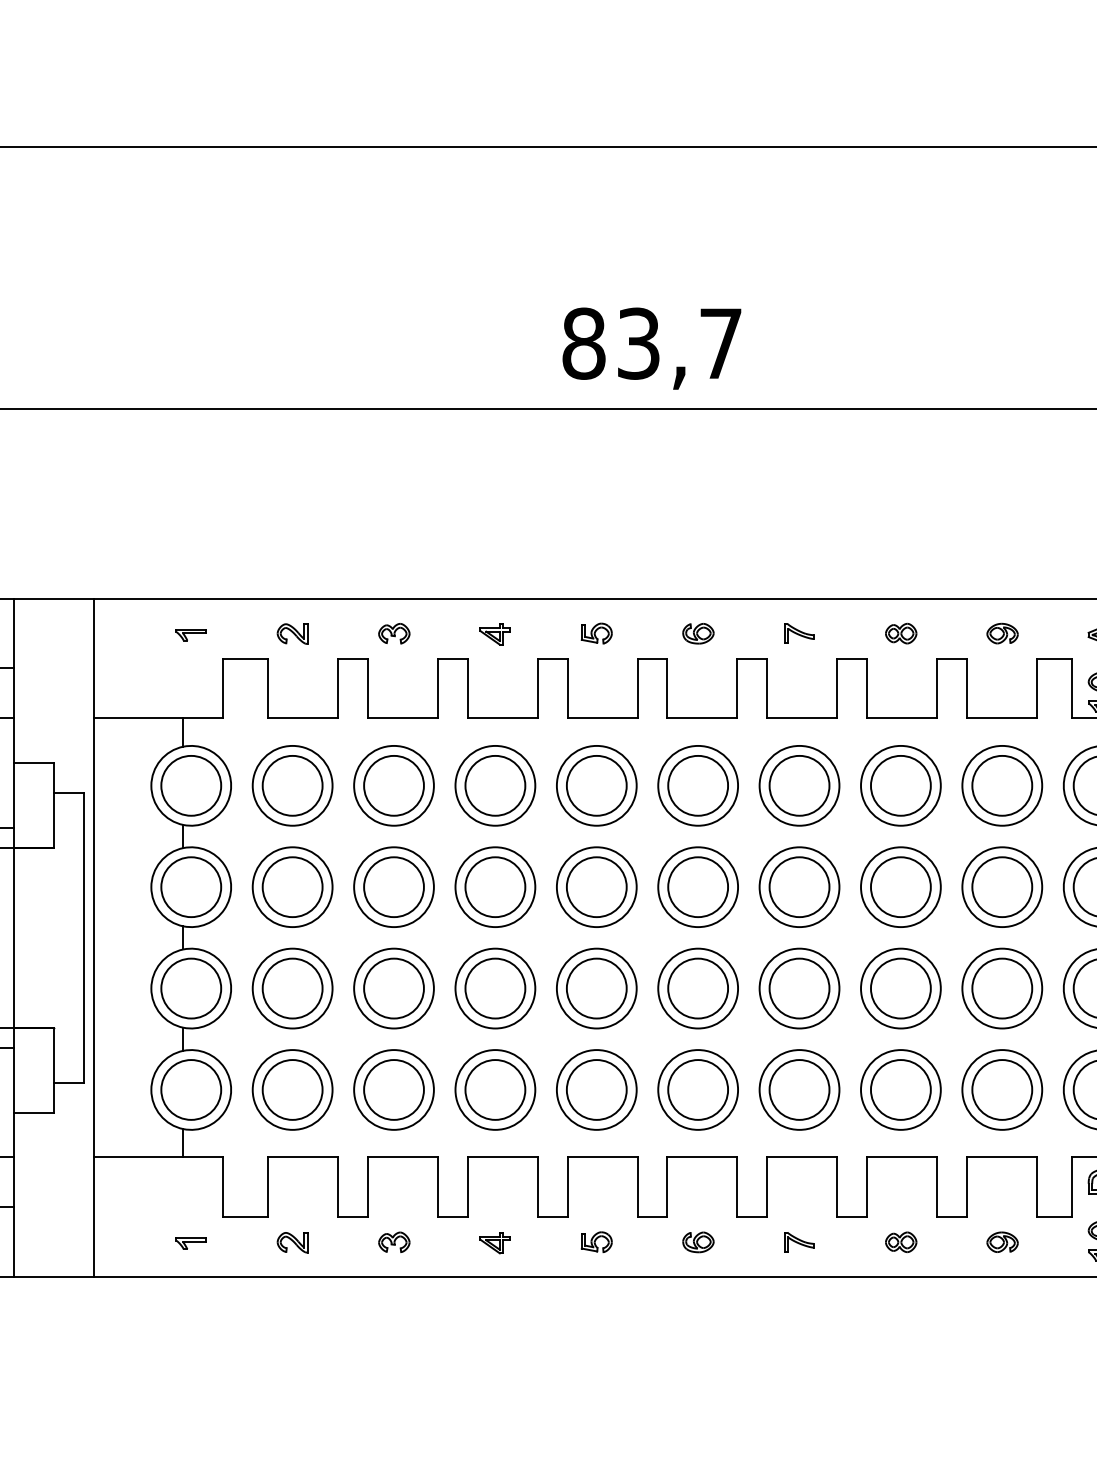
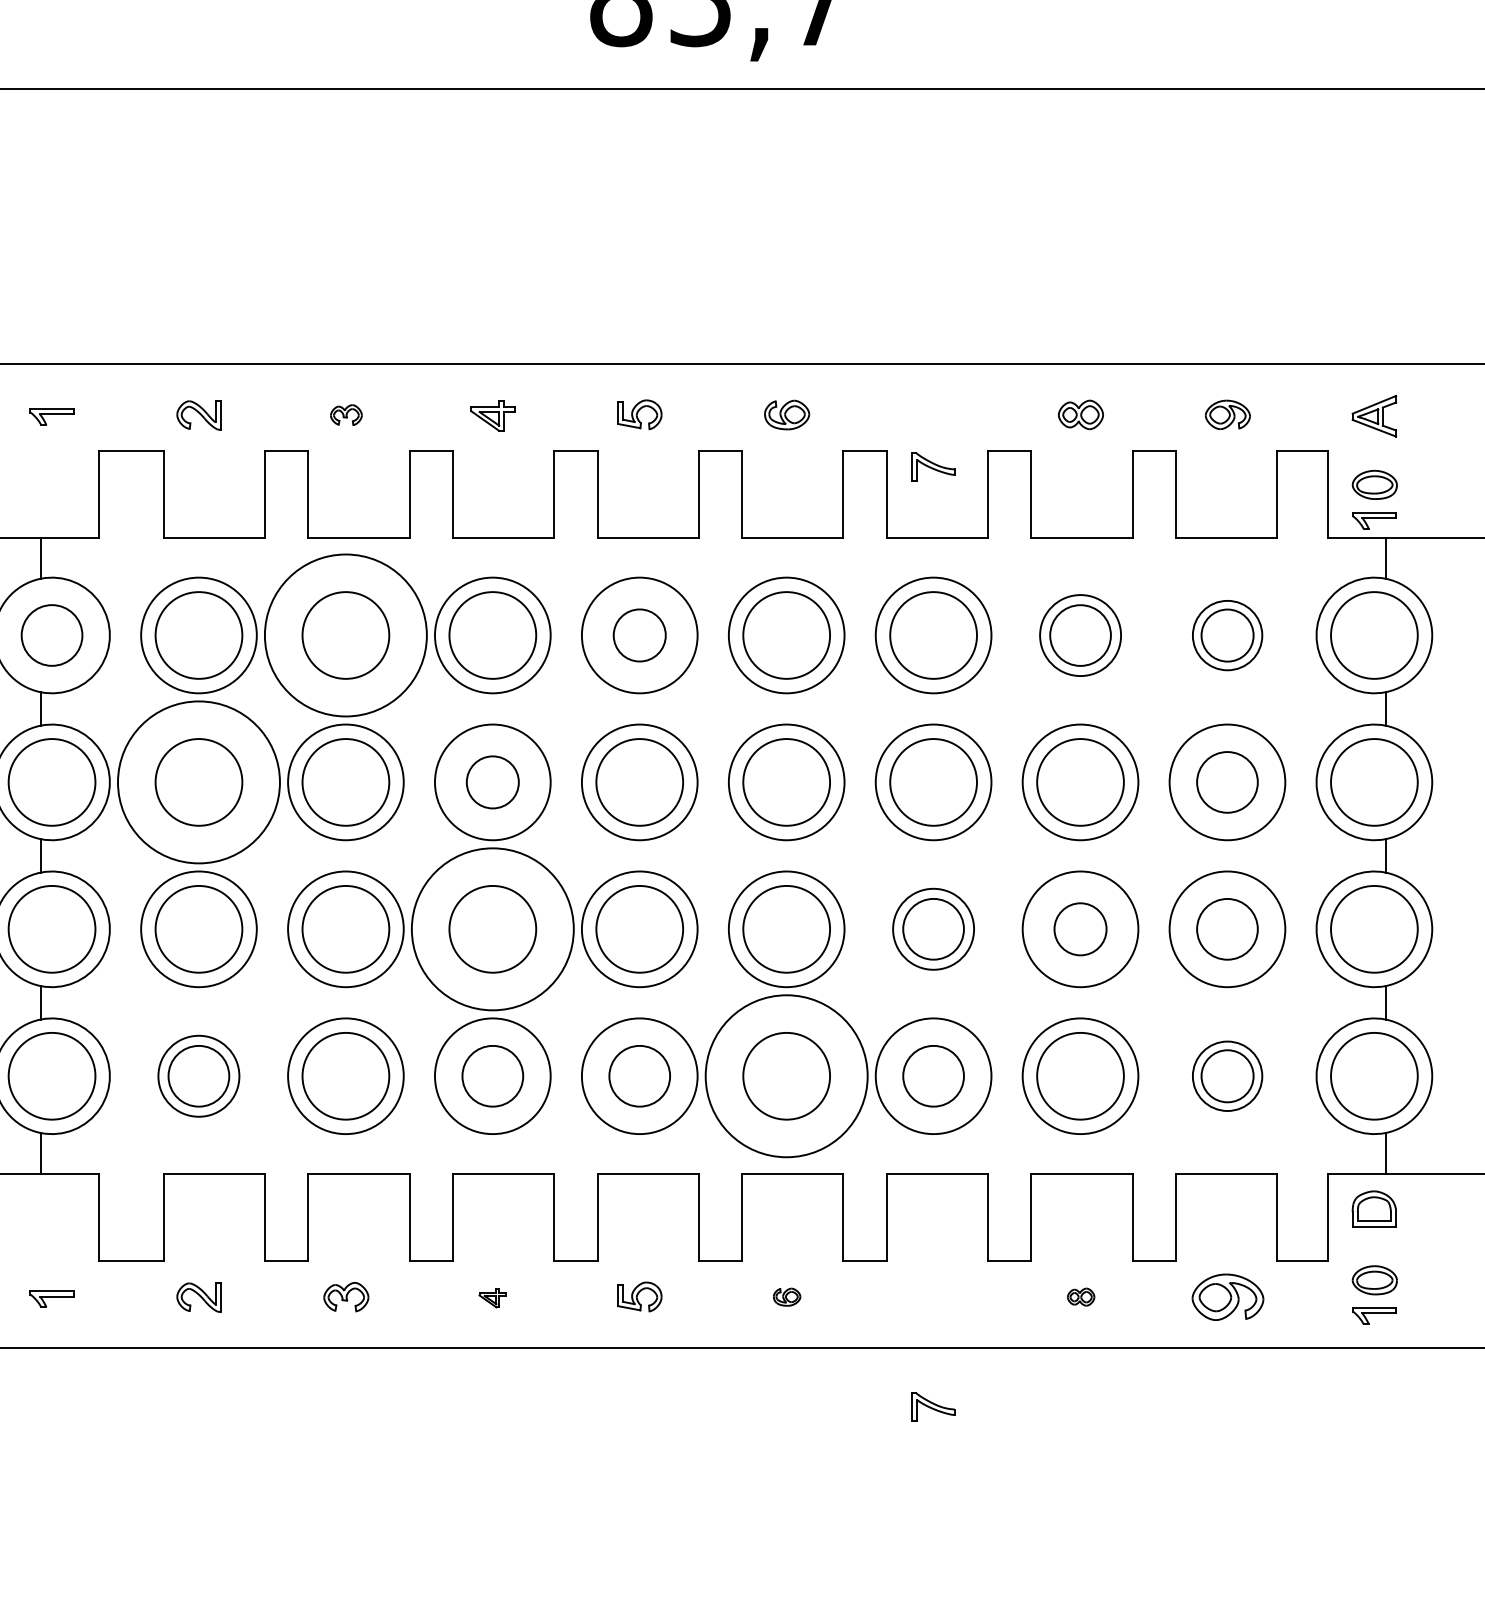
part: (394, 633) -> (346, 414), size x0.7
part: (799, 633) -> (933, 466), moved
circle: (191, 785) -> (52, 635), size x0.7
circle: (393, 785) -> (345, 635), size x1.4
circle: (596, 785) -> (639, 635), size x0.6
part: (900, 785) -> (1079, 635), size x0.7
part: (1002, 785) -> (1227, 635), size x0.6
circle: (292, 887) -> (198, 782), size x1.4
circle: (495, 887) -> (492, 782), size x0.6
circle: (1002, 887) -> (1227, 782), size x0.7
circle: (495, 988) -> (492, 929), size x1.4
part: (799, 988) -> (933, 929), size x0.7
circle: (900, 988) -> (1079, 929), size x0.6
circle: (1002, 988) -> (1227, 929), size x0.7
part: (292, 1089) -> (198, 1075), size x0.7
circle: (495, 1089) -> (492, 1075), size x0.7
circle: (596, 1089) -> (639, 1075), size x0.7
circle: (698, 1089) -> (787, 1075), size x1.4
circle: (799, 1089) -> (933, 1075), size x0.7
part: (1002, 1089) -> (1227, 1075), size x0.6
part: (1002, 1241) -> (1227, 1295), size x1.6
part: (698, 1242) -> (787, 1297), size x0.6
part: (799, 1242) -> (933, 1407), moved
part: (901, 1242) -> (1081, 1297), size x0.6
part: (494, 1243) -> (491, 1298), size x0.6

